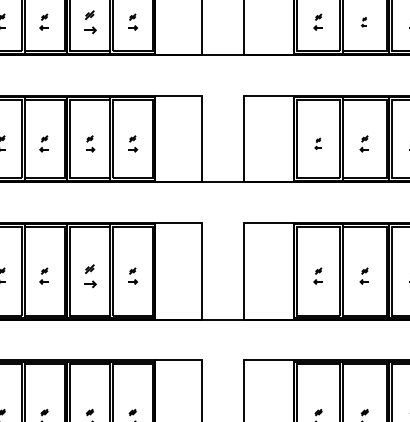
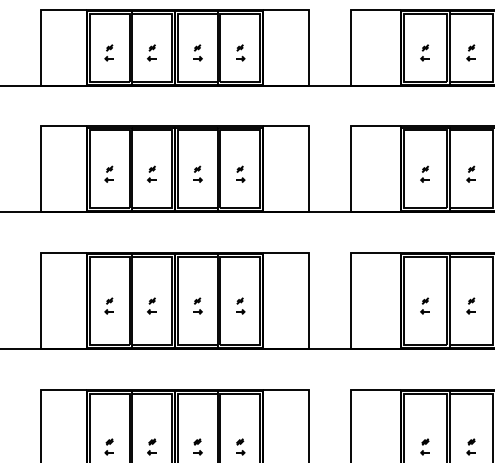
part: (89, 21) -> (197, 52), size x0.71
part: (363, 21) -> (470, 52), size x1.67
part: (317, 143) -> (424, 173), size x1.43
part: (89, 275) -> (197, 305), size x0.71

